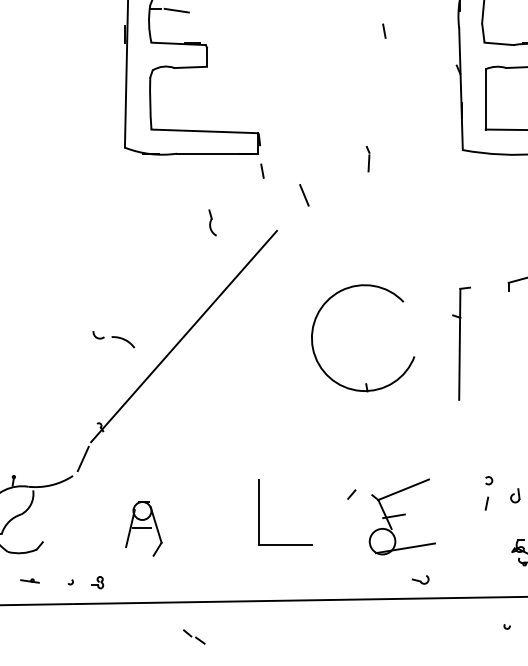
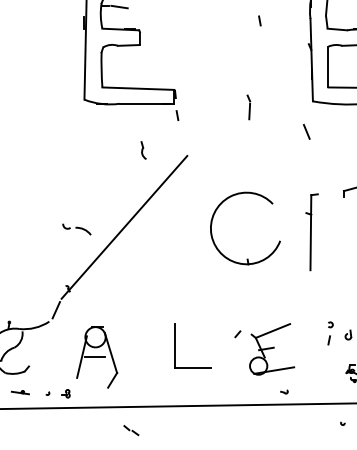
part: (367, 159) -> (248, 107), size x1.43
line: (303, 194) -> (306, 131), moved
part: (144, 528) -> (97, 357), size x1.67
part: (420, 579) -> (284, 391), size x0.62
part: (28, 580) -> (19, 392), size x1.43

